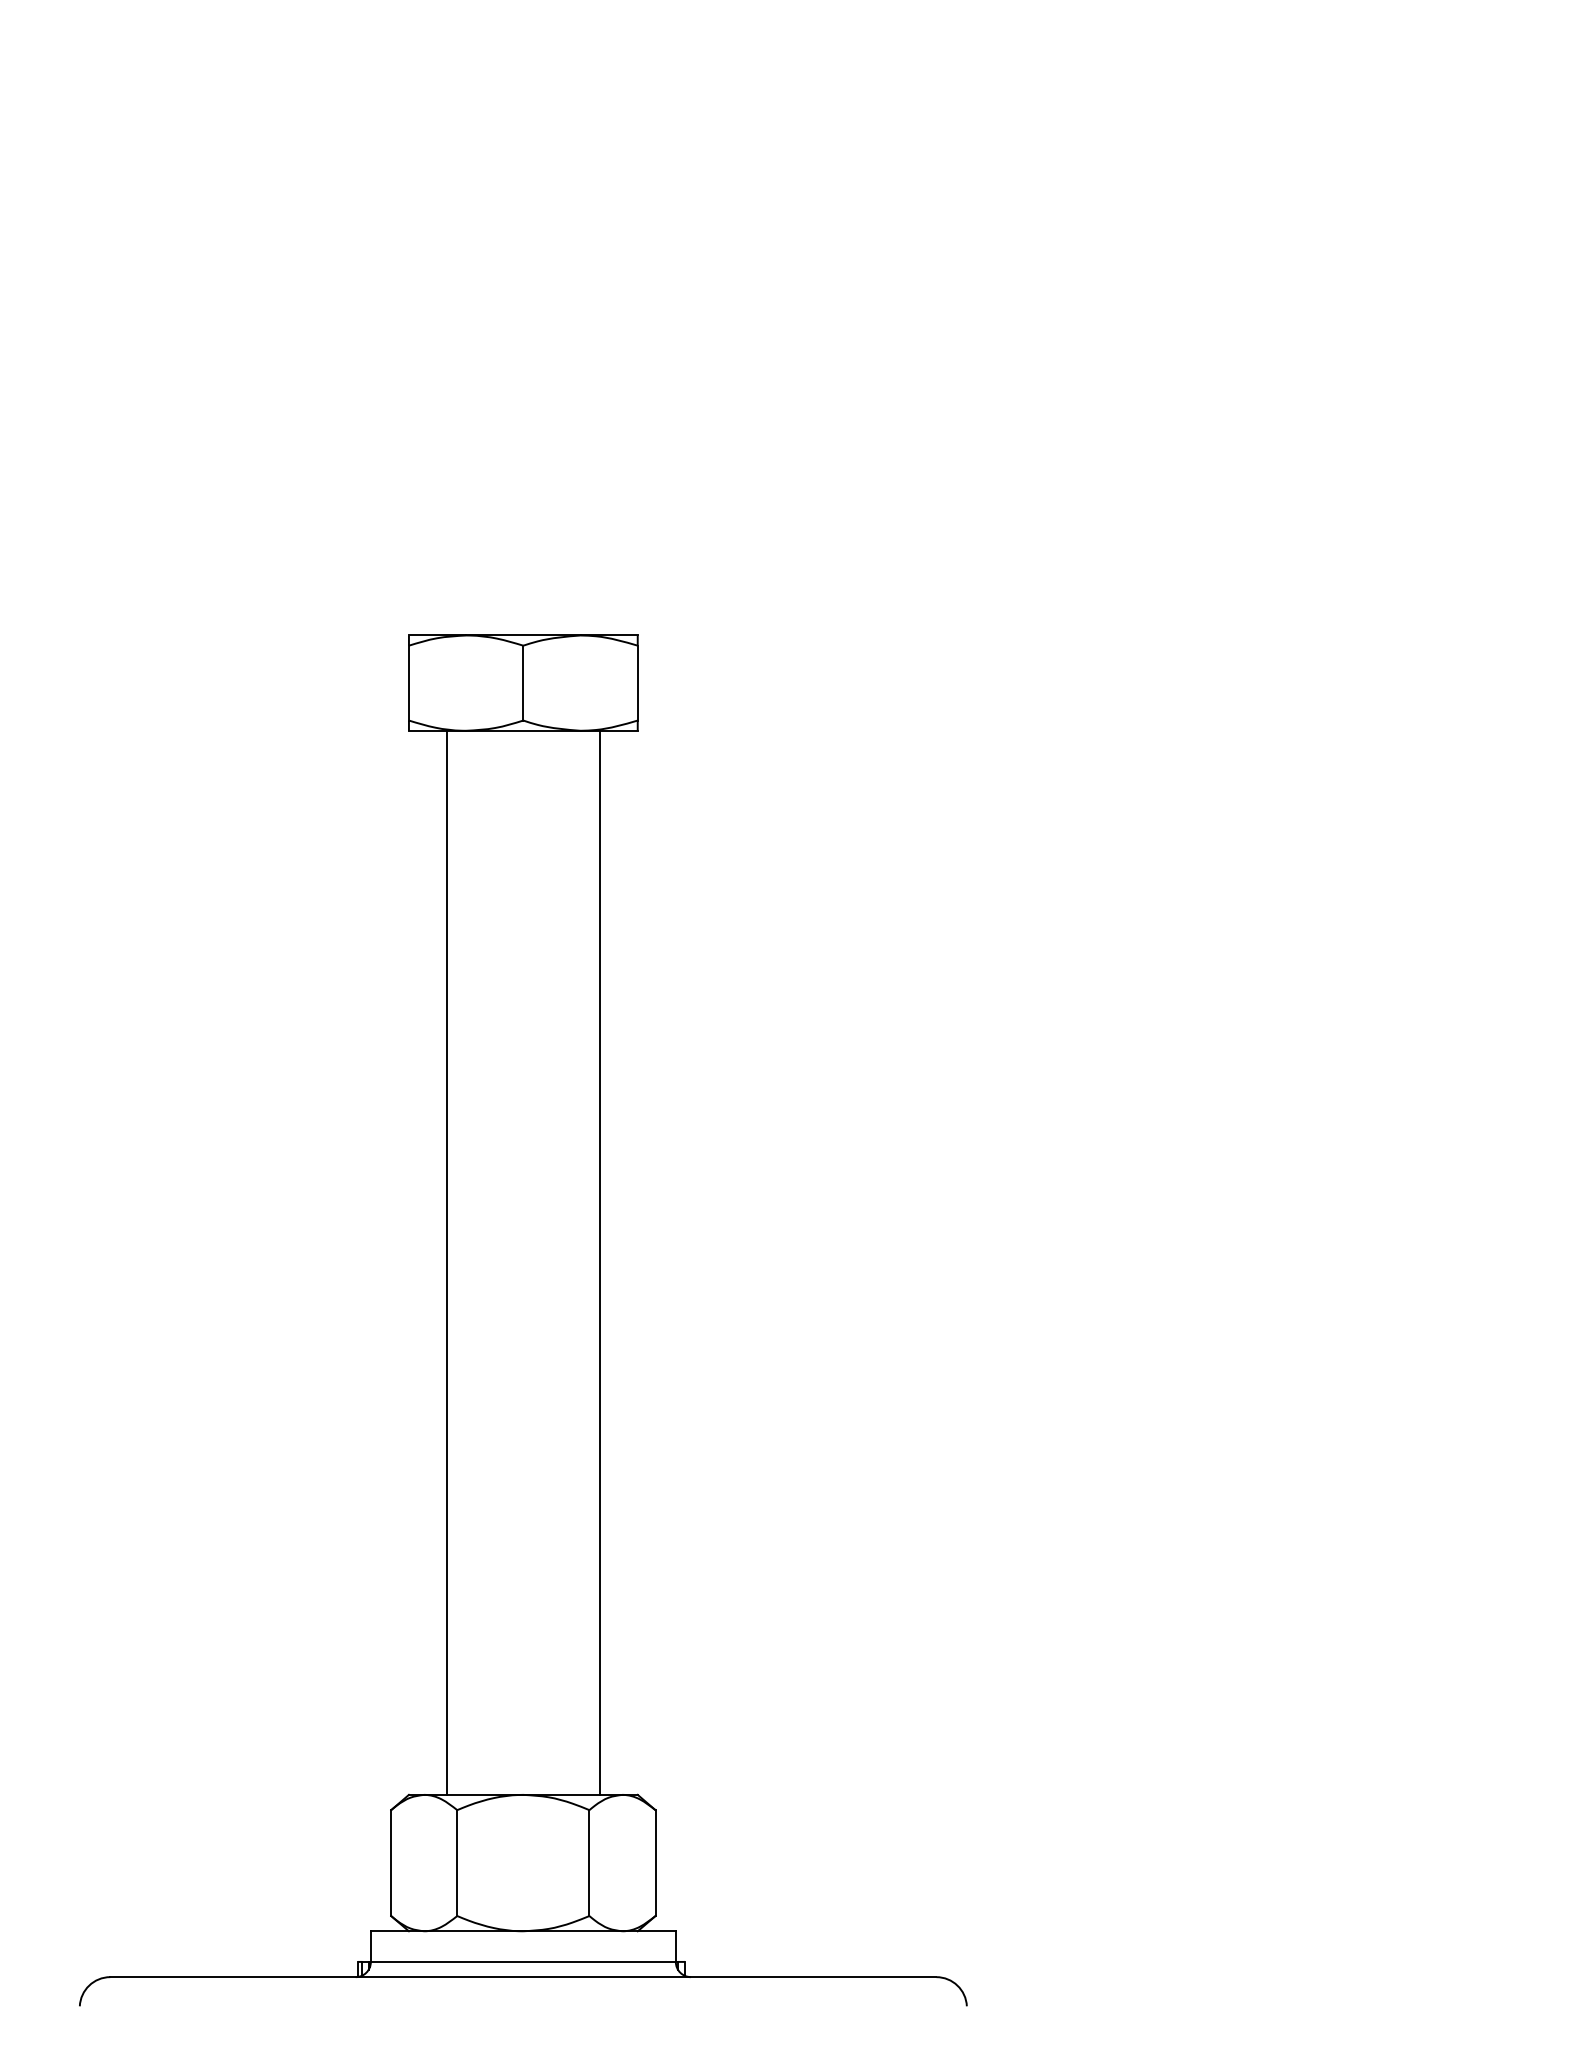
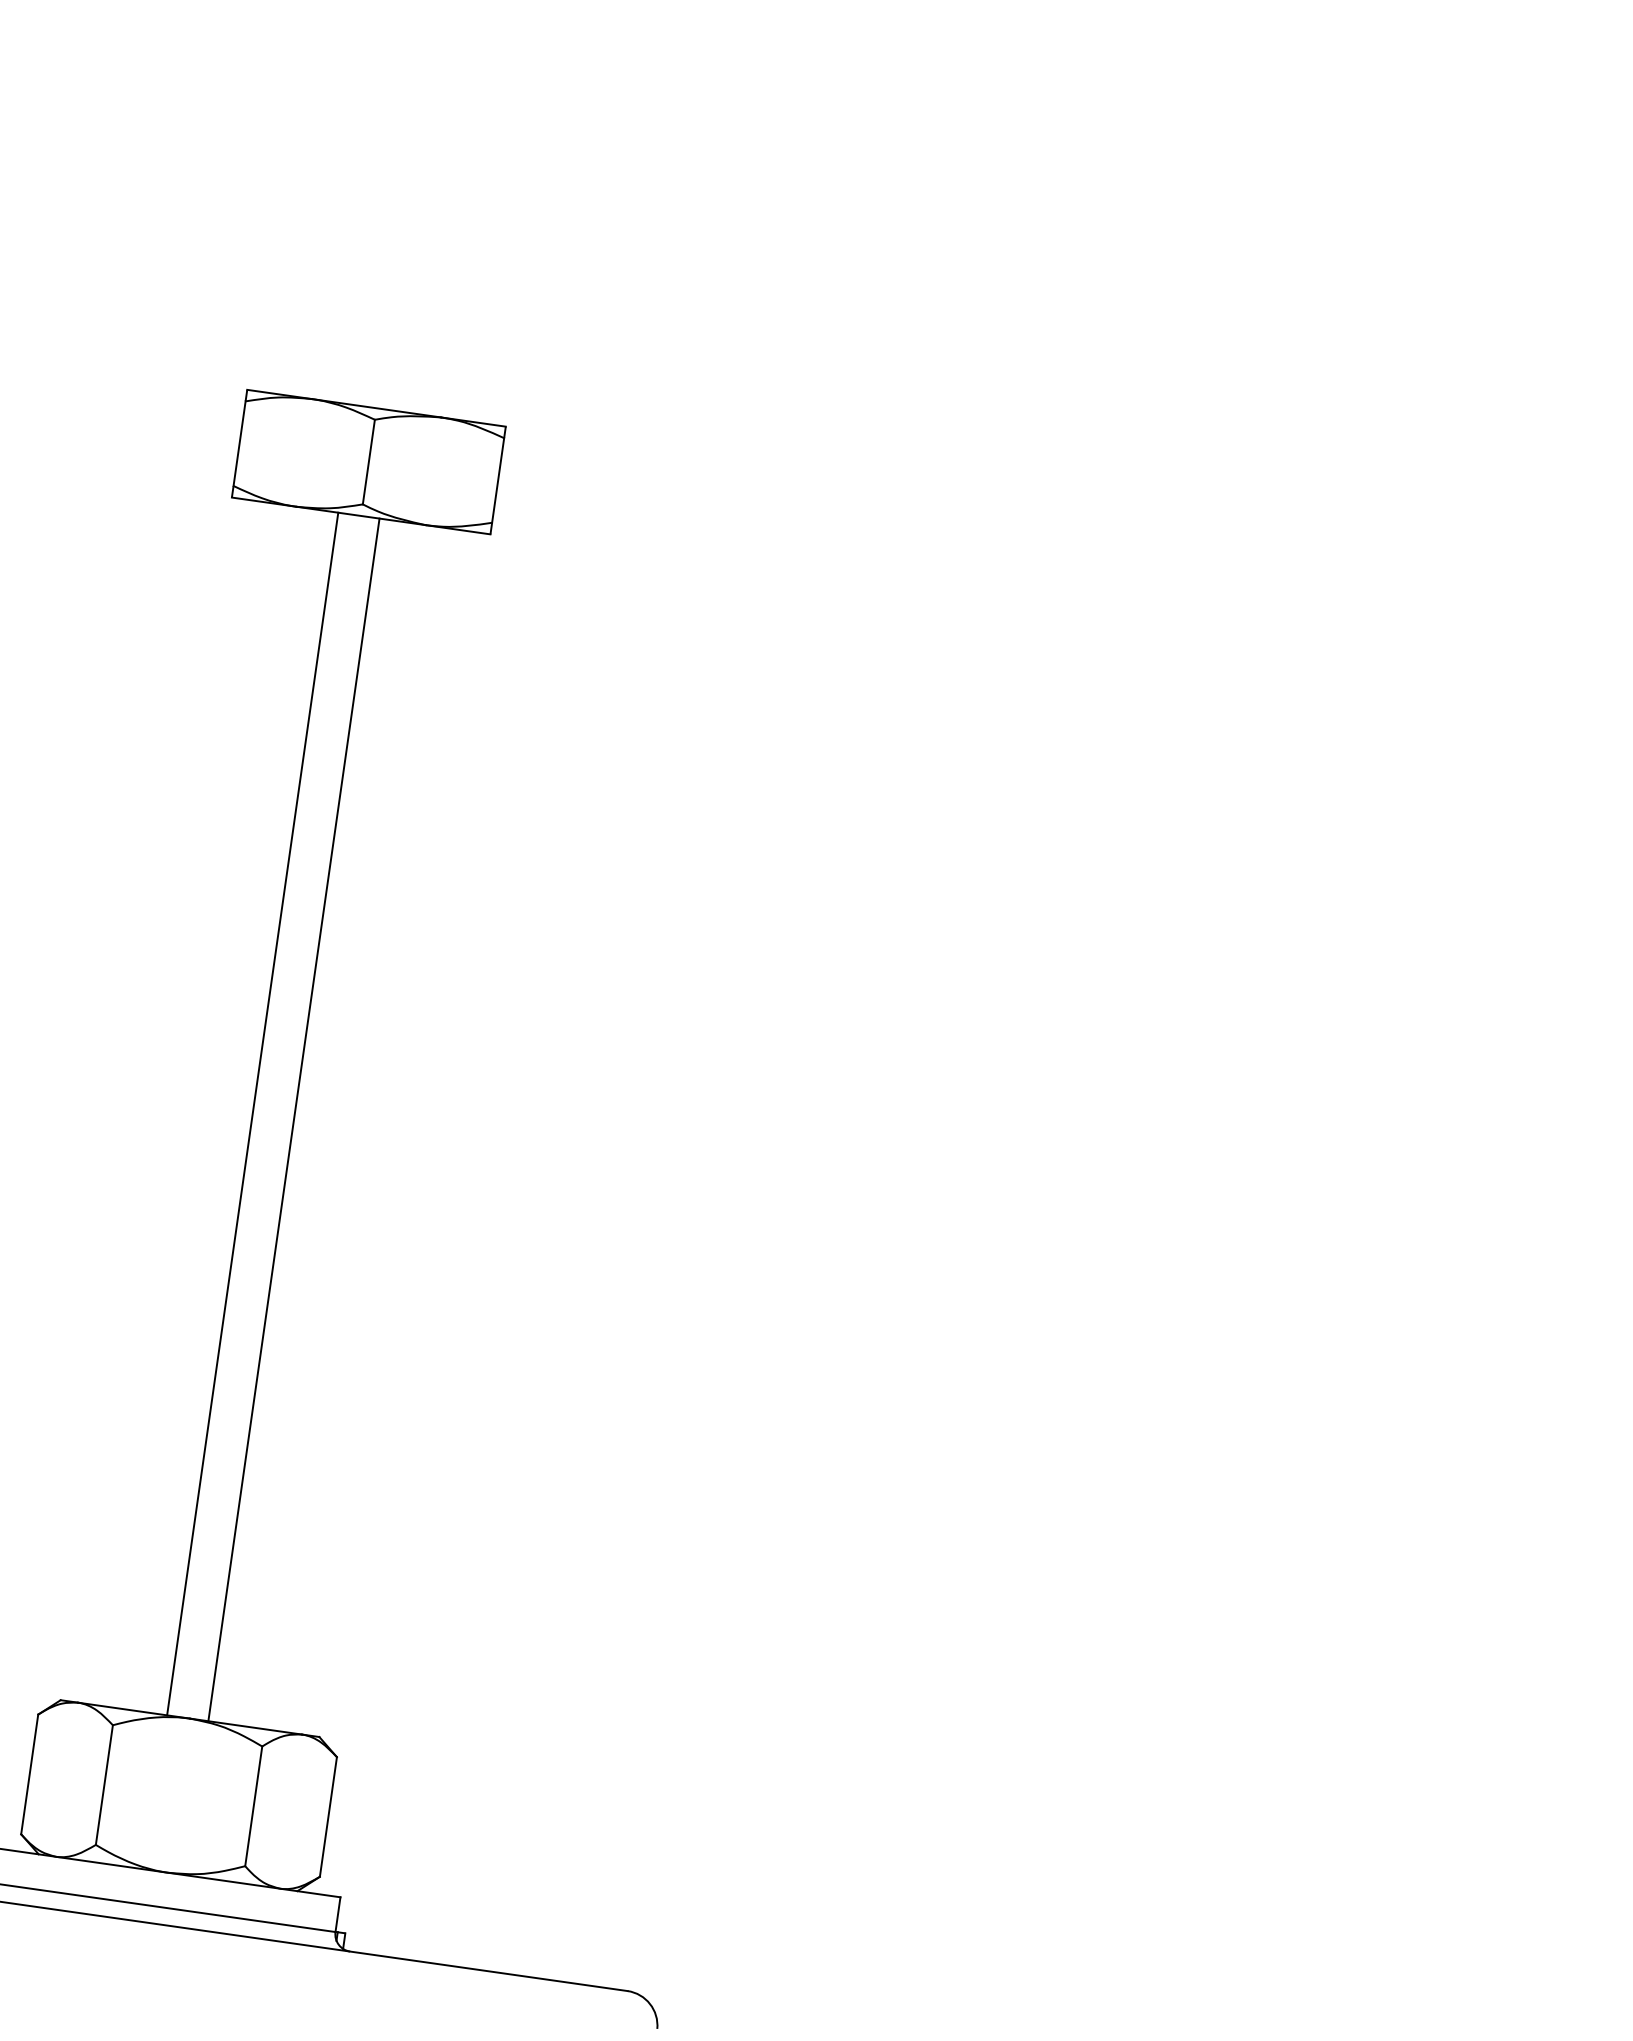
line: (447, 1262) -> (253, 1113), moved
line: (599, 1262) -> (293, 1119), moved

